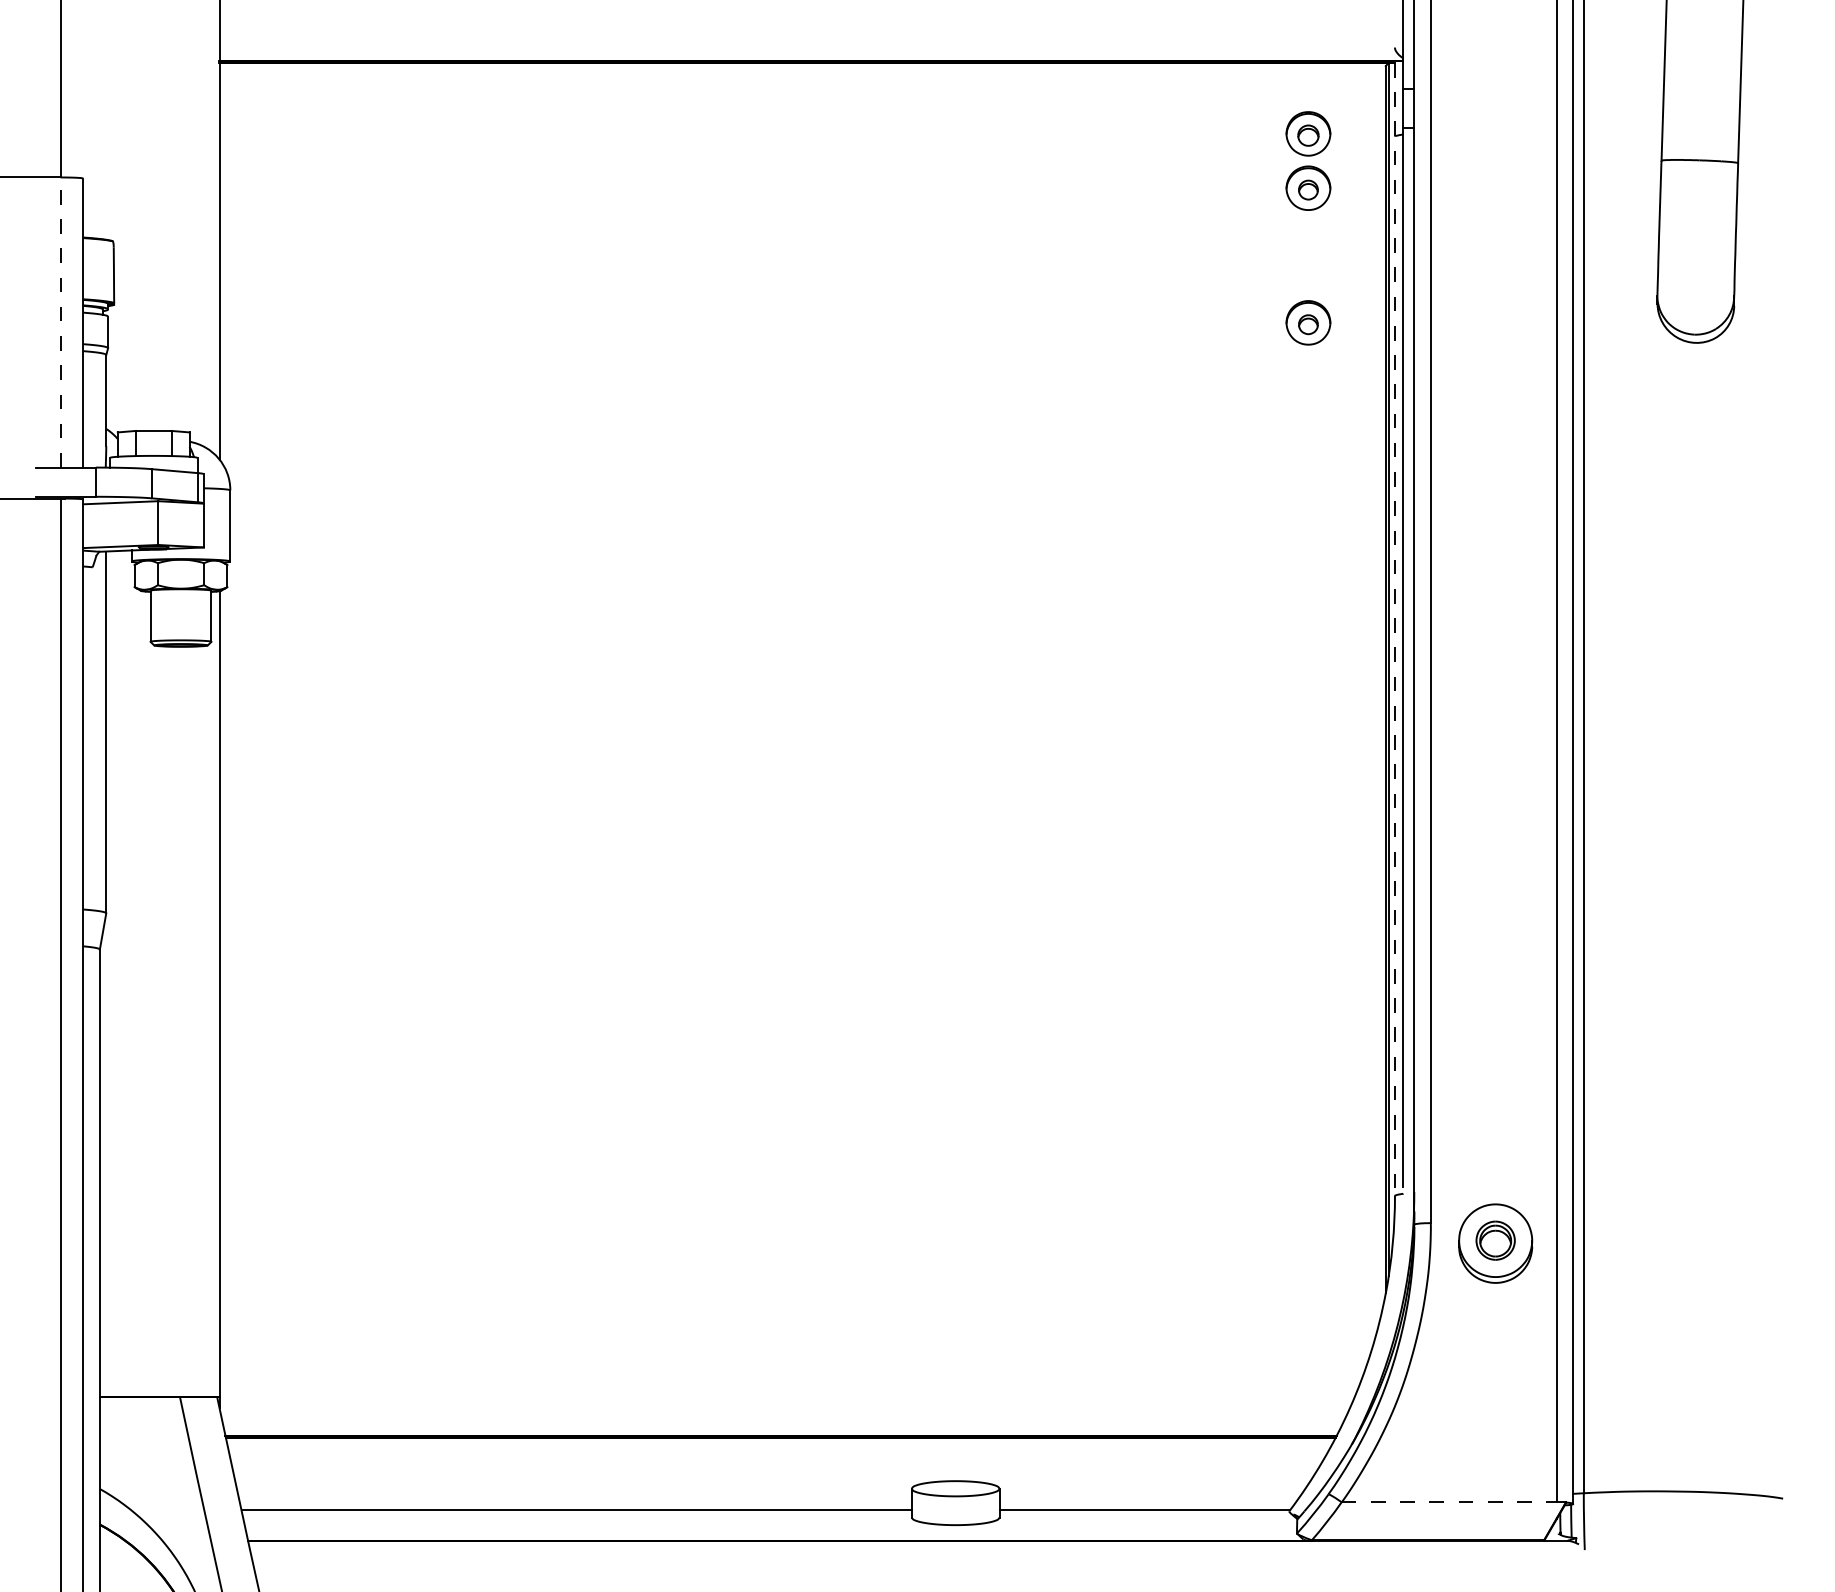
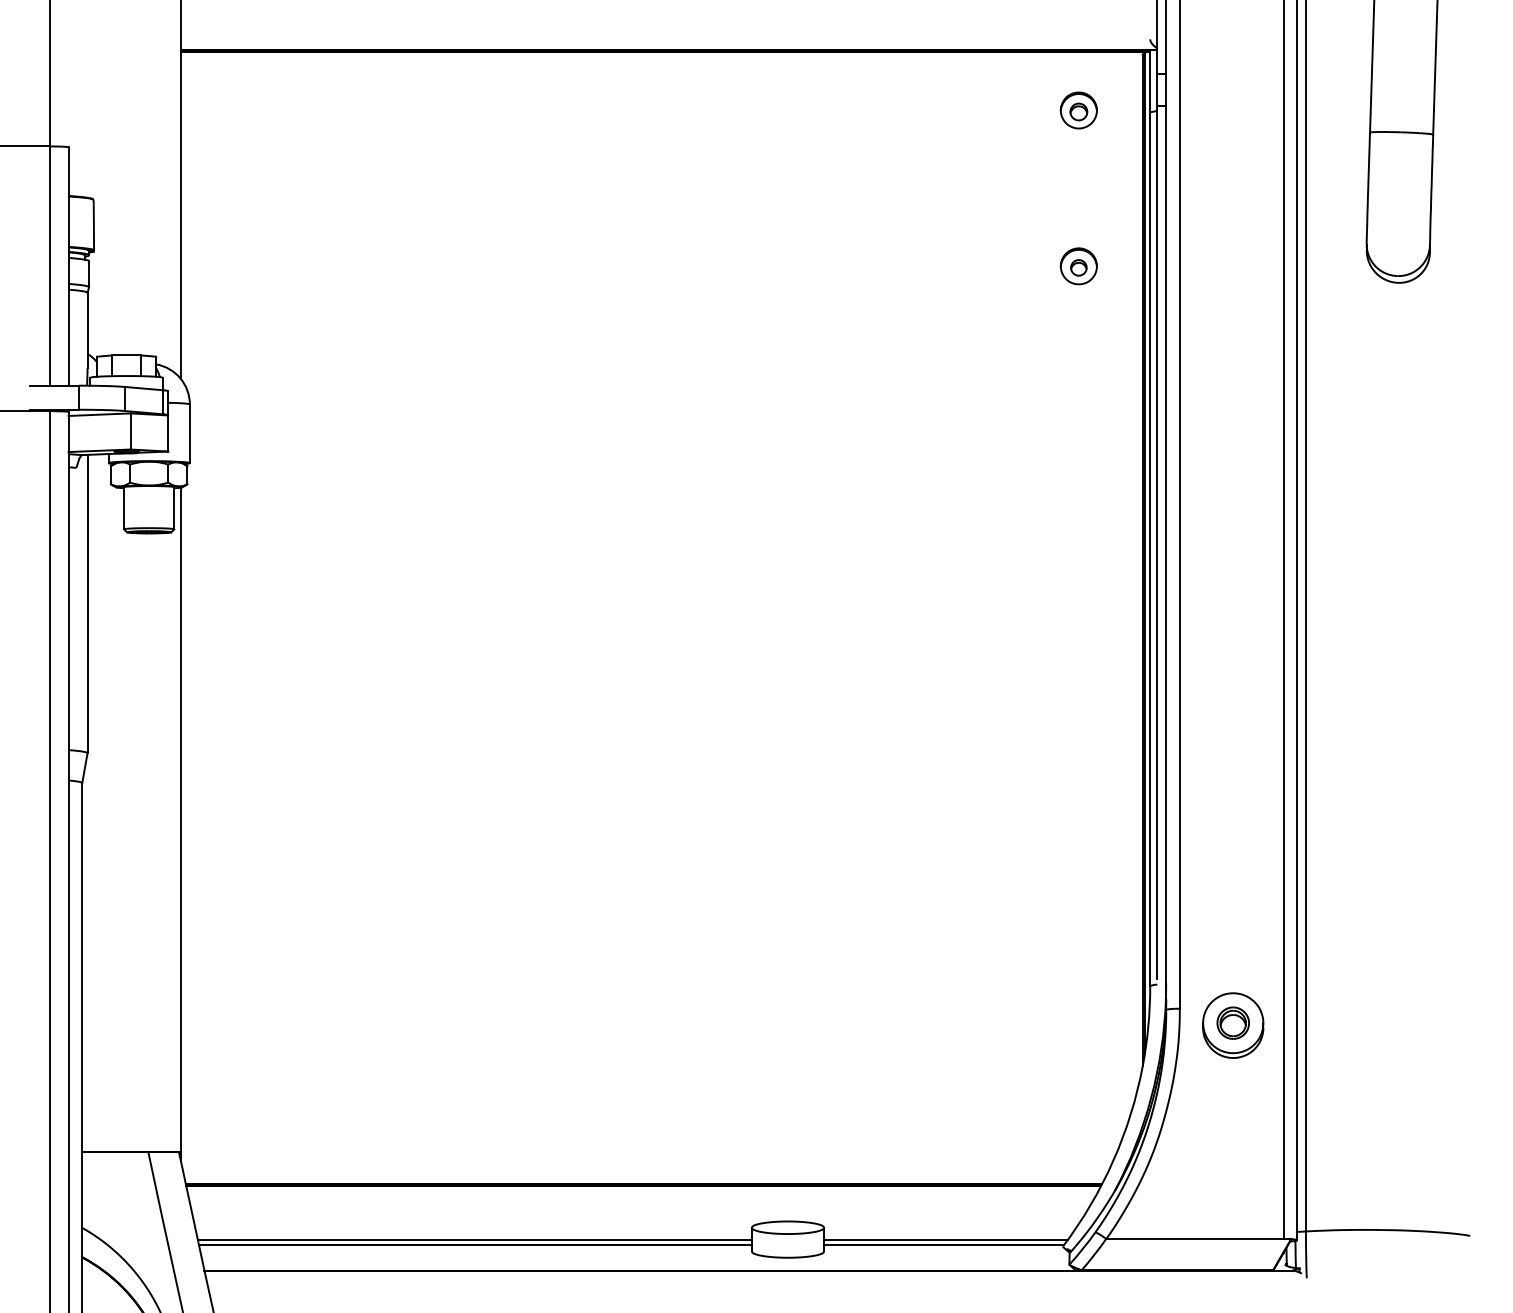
part: (1307, 188) -> (1078, 155), removed
line: (60, 323) -> (49, 266), dashed -> solid
line: (1395, 629) -> (1150, 519), dashed -> solid
line: (1449, 1501) -> (1195, 1238), dashed -> solid
line: (575, 1504) -> (474, 1240), added
line: (1146, 1504) -> (945, 1240), added

